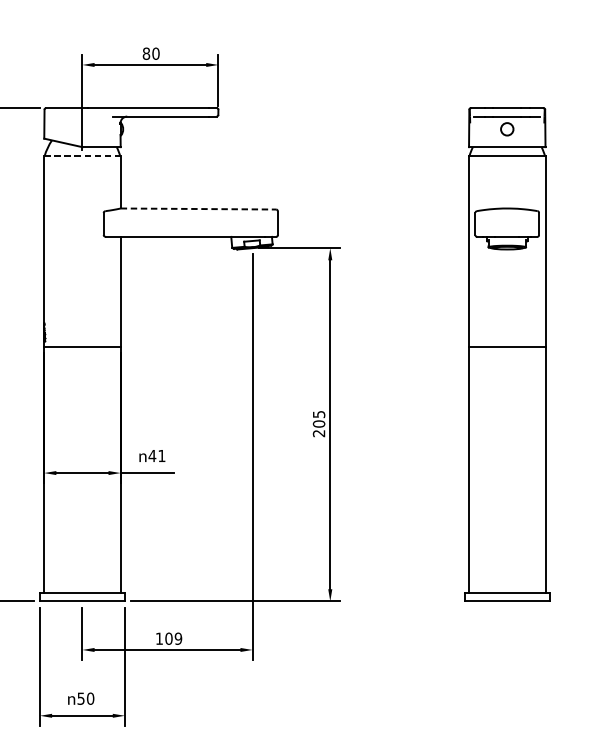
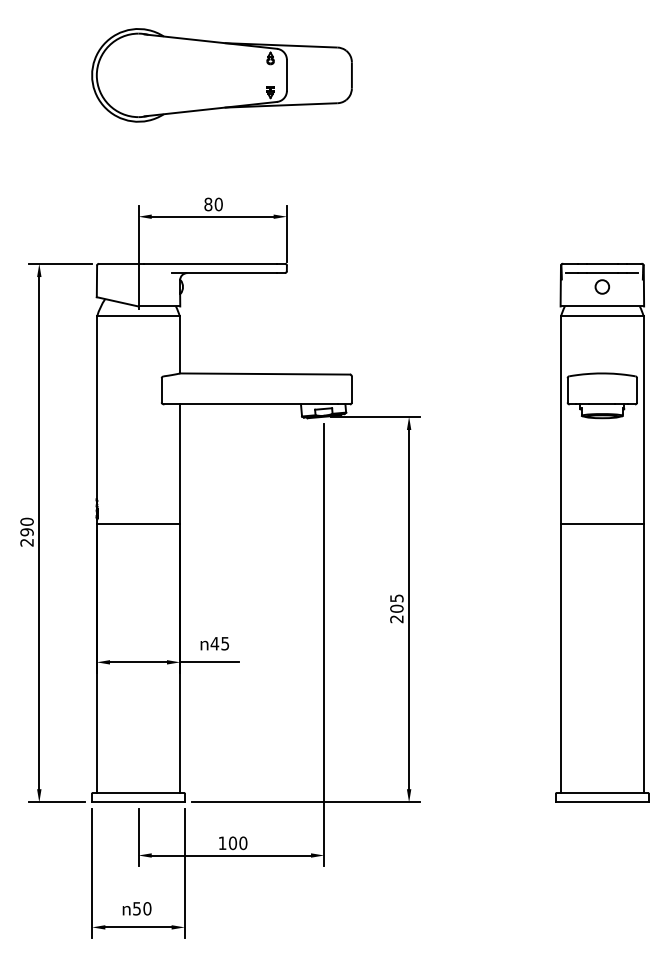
line: (82, 156) -> (138, 316), dashed -> solid
line: (198, 209) -> (265, 374), dashed -> solid
text: (162, 455) -> (225, 643), 41 -> 45
text: (178, 638) -> (243, 843), 109 -> 100

